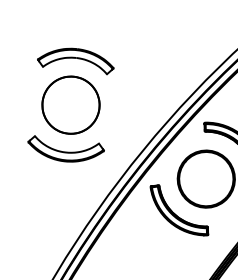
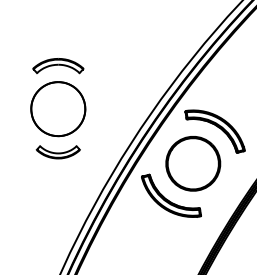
part: (76, 59) -> (58, 65), size x0.7
part: (65, 150) -> (58, 152), size x0.6

